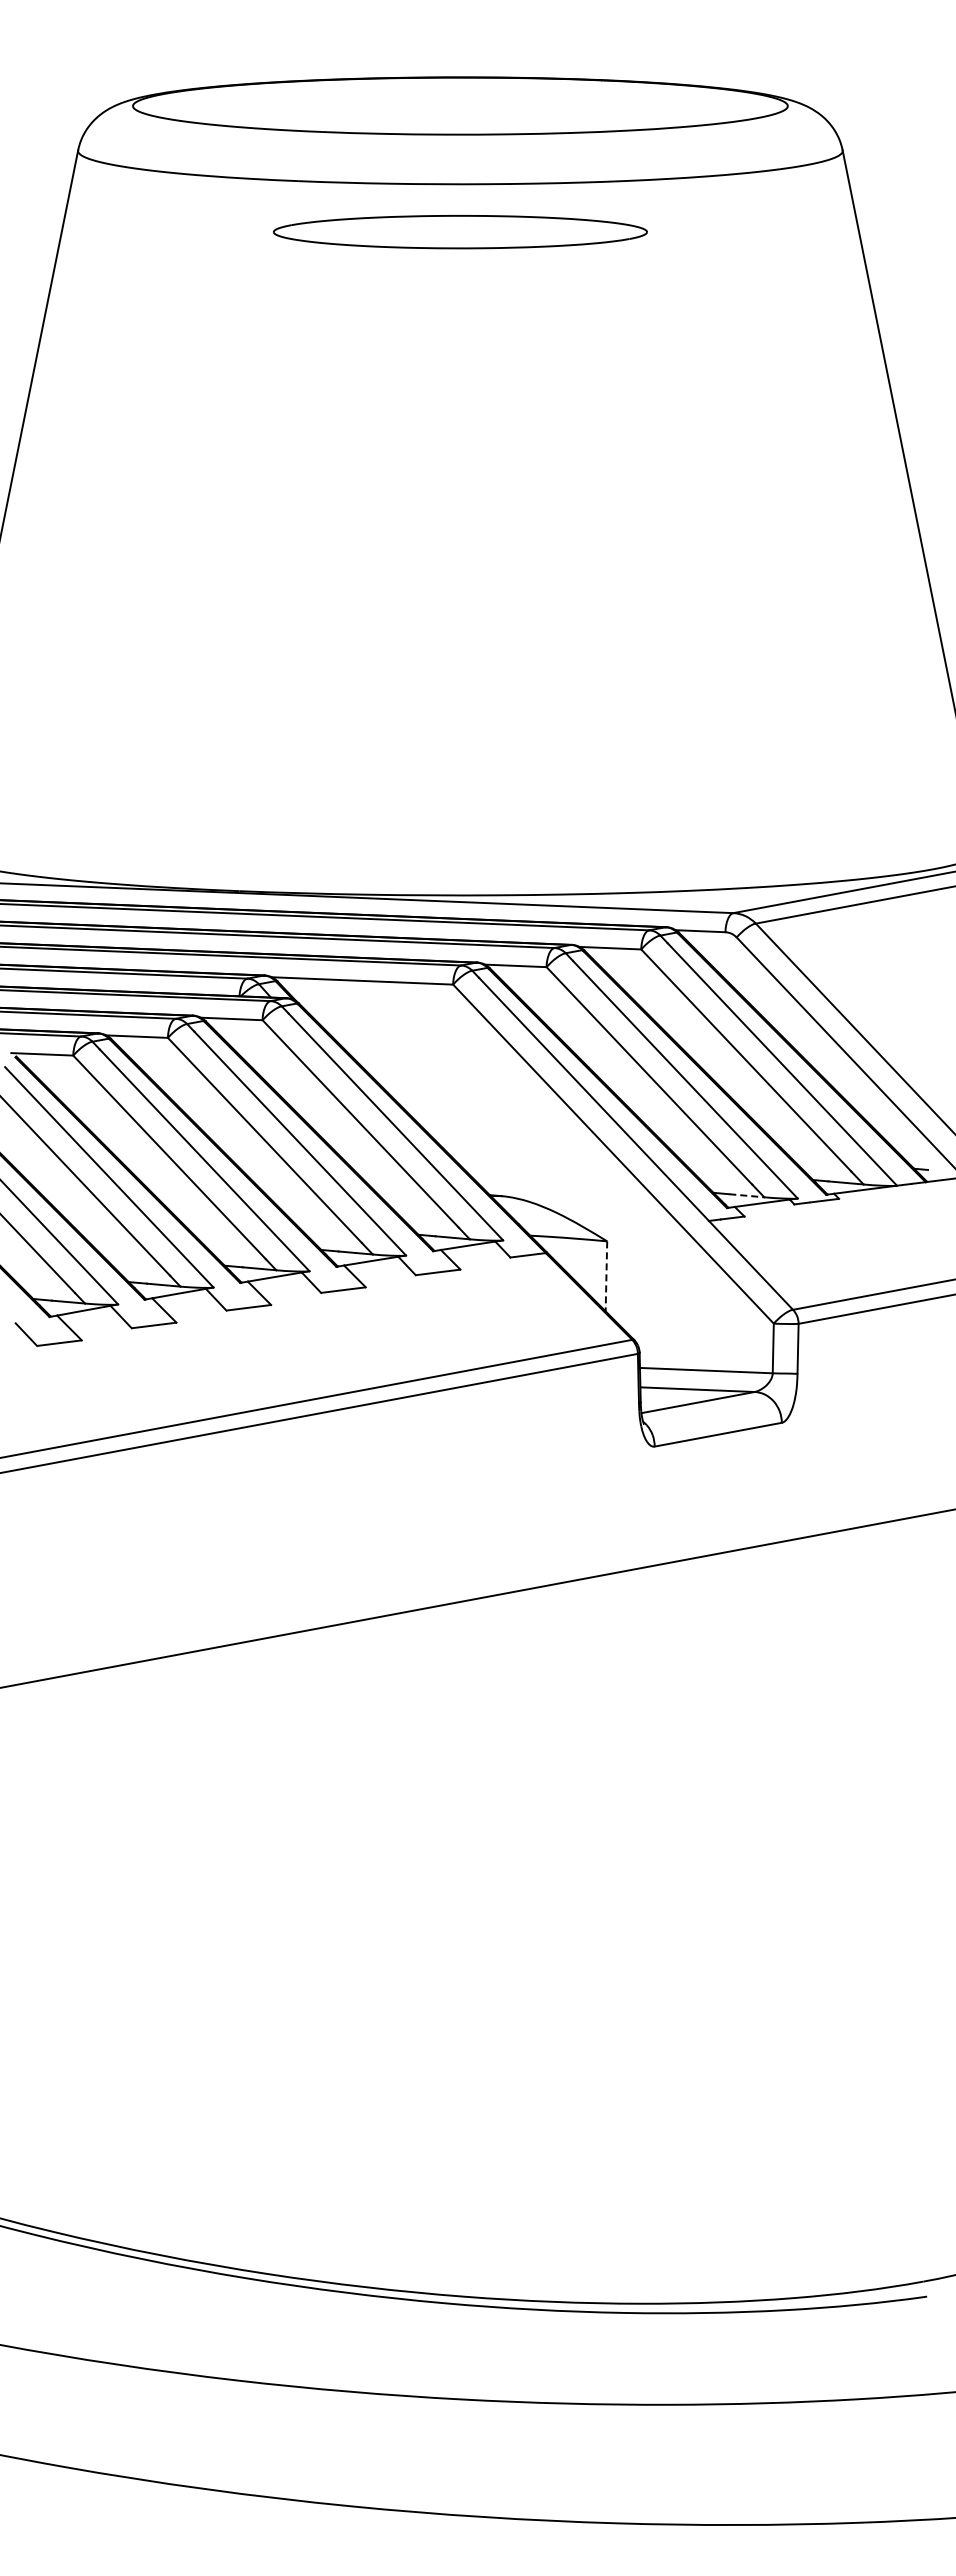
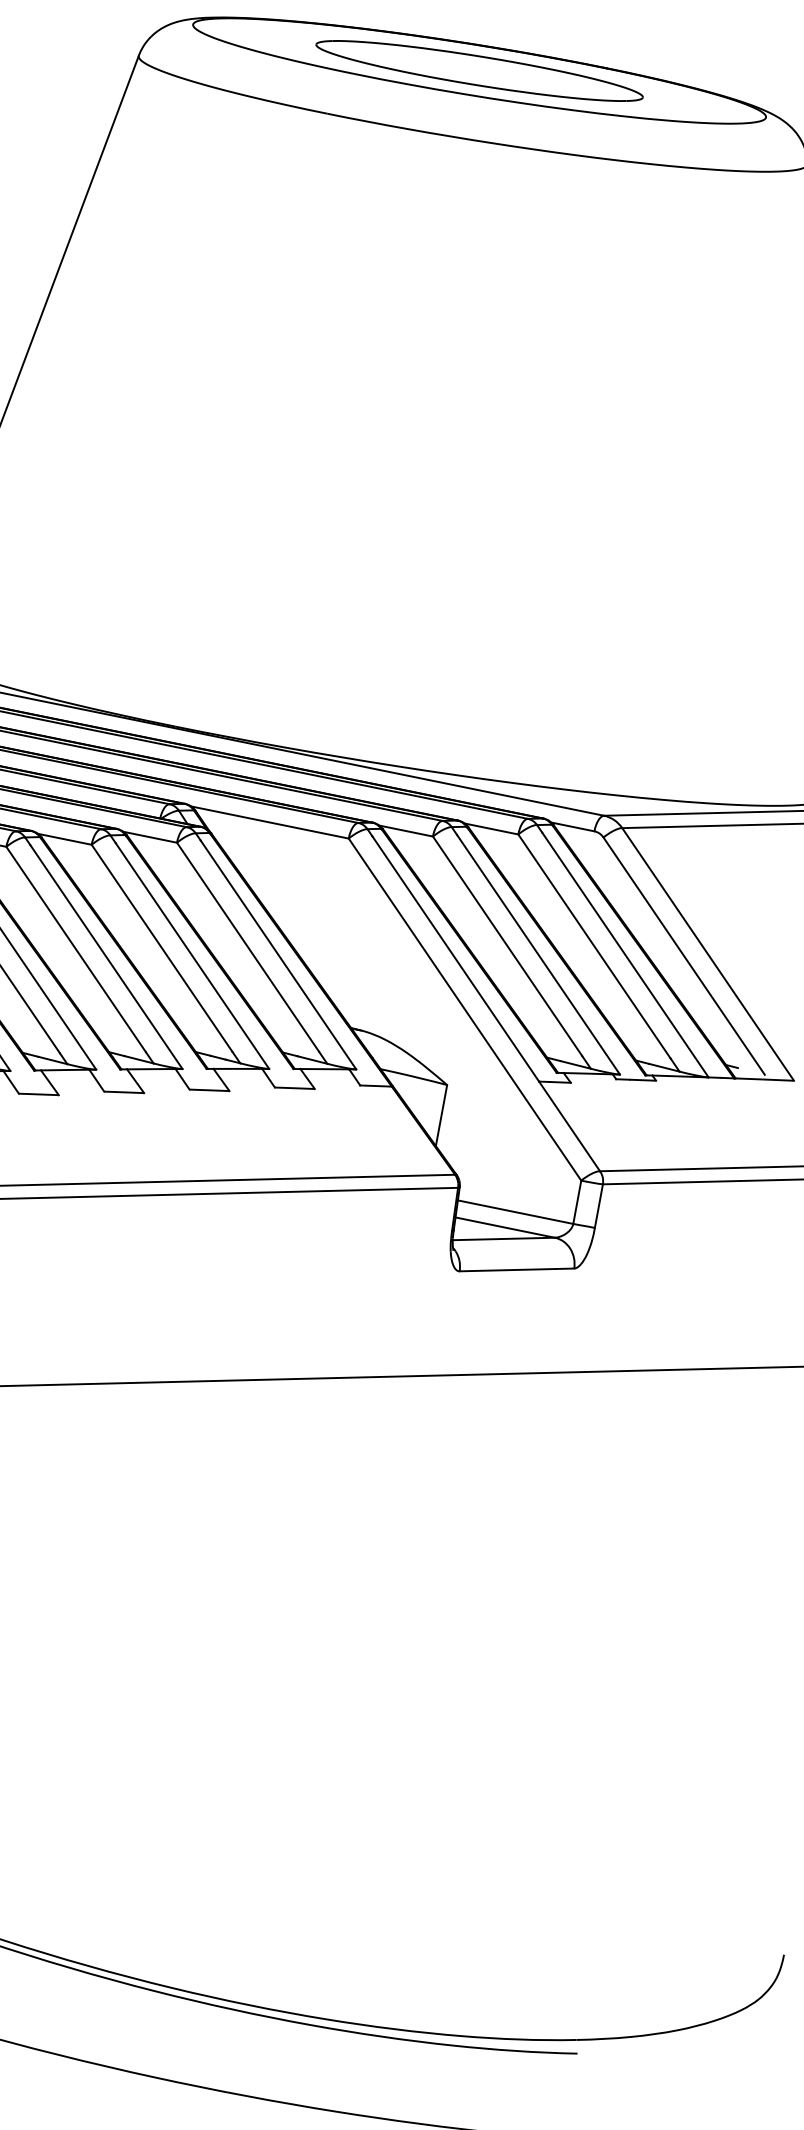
part: (460, 232) -> (479, 71), moved
line: (746, 1195) -> (575, 1064), dashed -> solid
line: (606, 1276) -> (441, 1115), dashed -> solid

